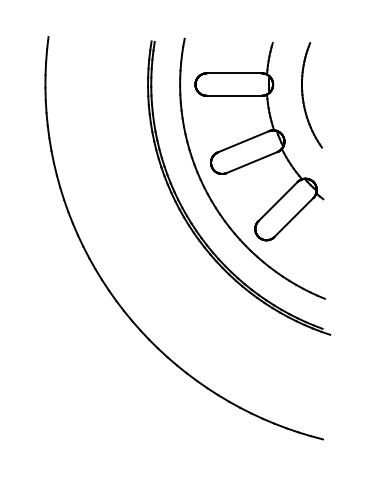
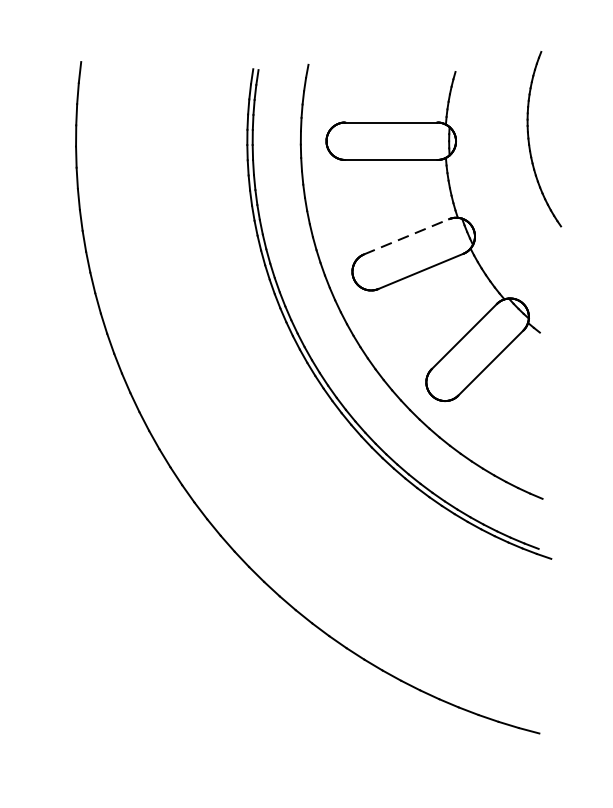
part: (303, 95) -> (530, 139), moved
line: (243, 141) -> (406, 236), solid -> dashed

